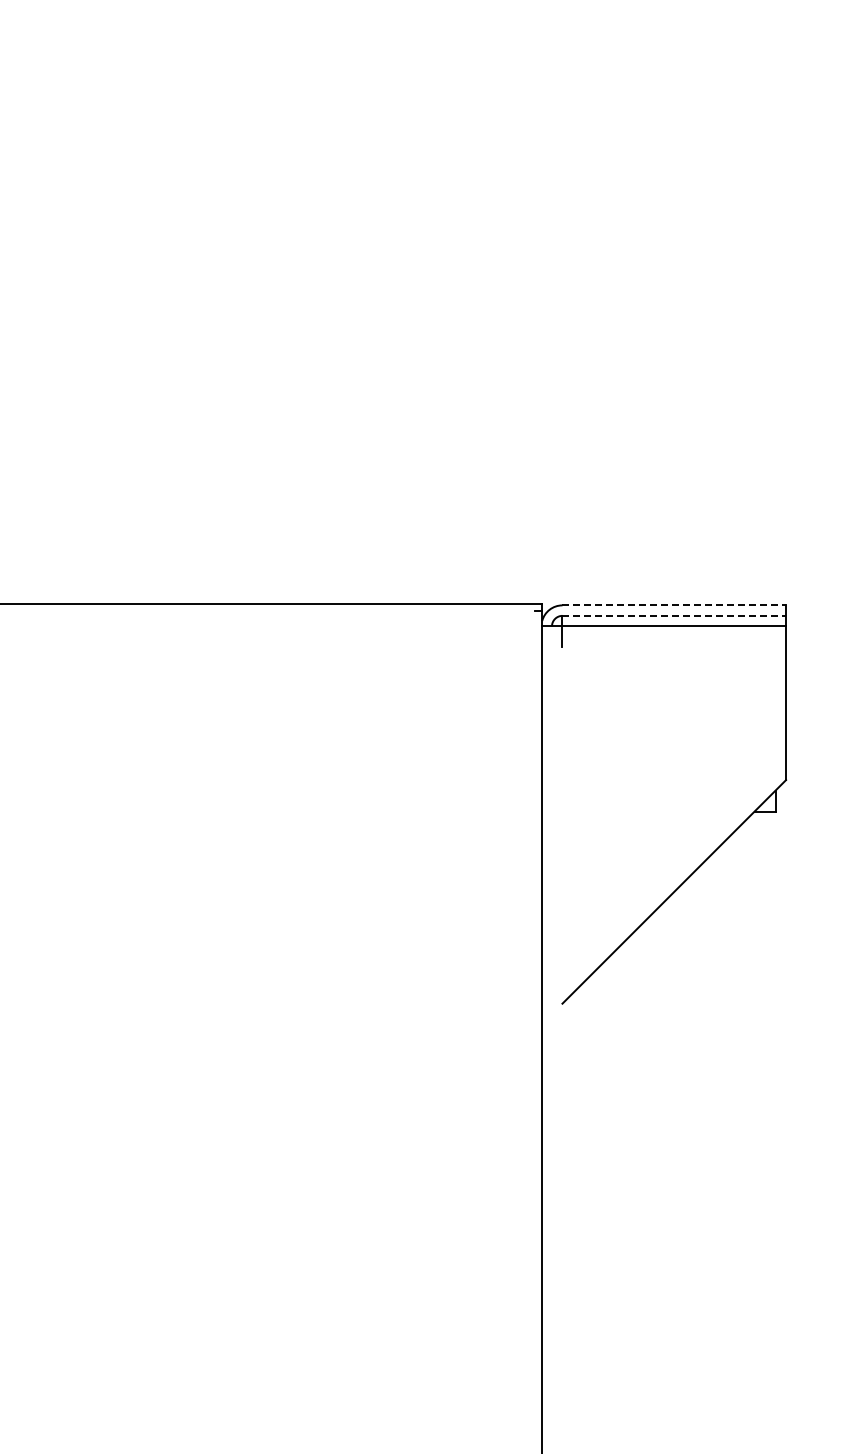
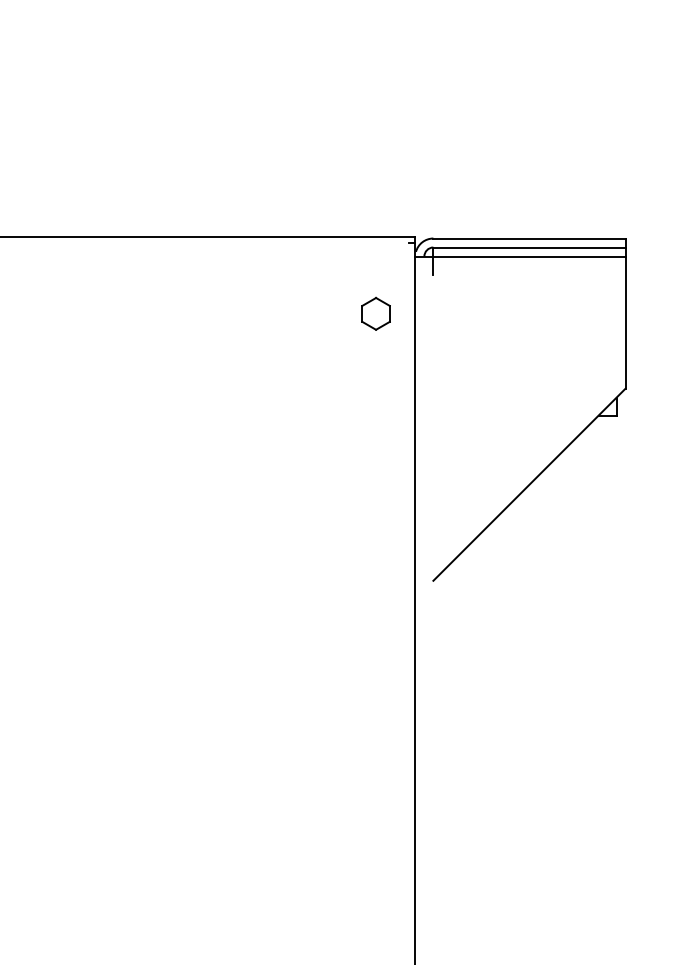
line: (674, 605) -> (529, 238), dashed -> solid
line: (674, 615) -> (529, 247), dashed -> solid
part: (495, 692) -> (375, 313), added

